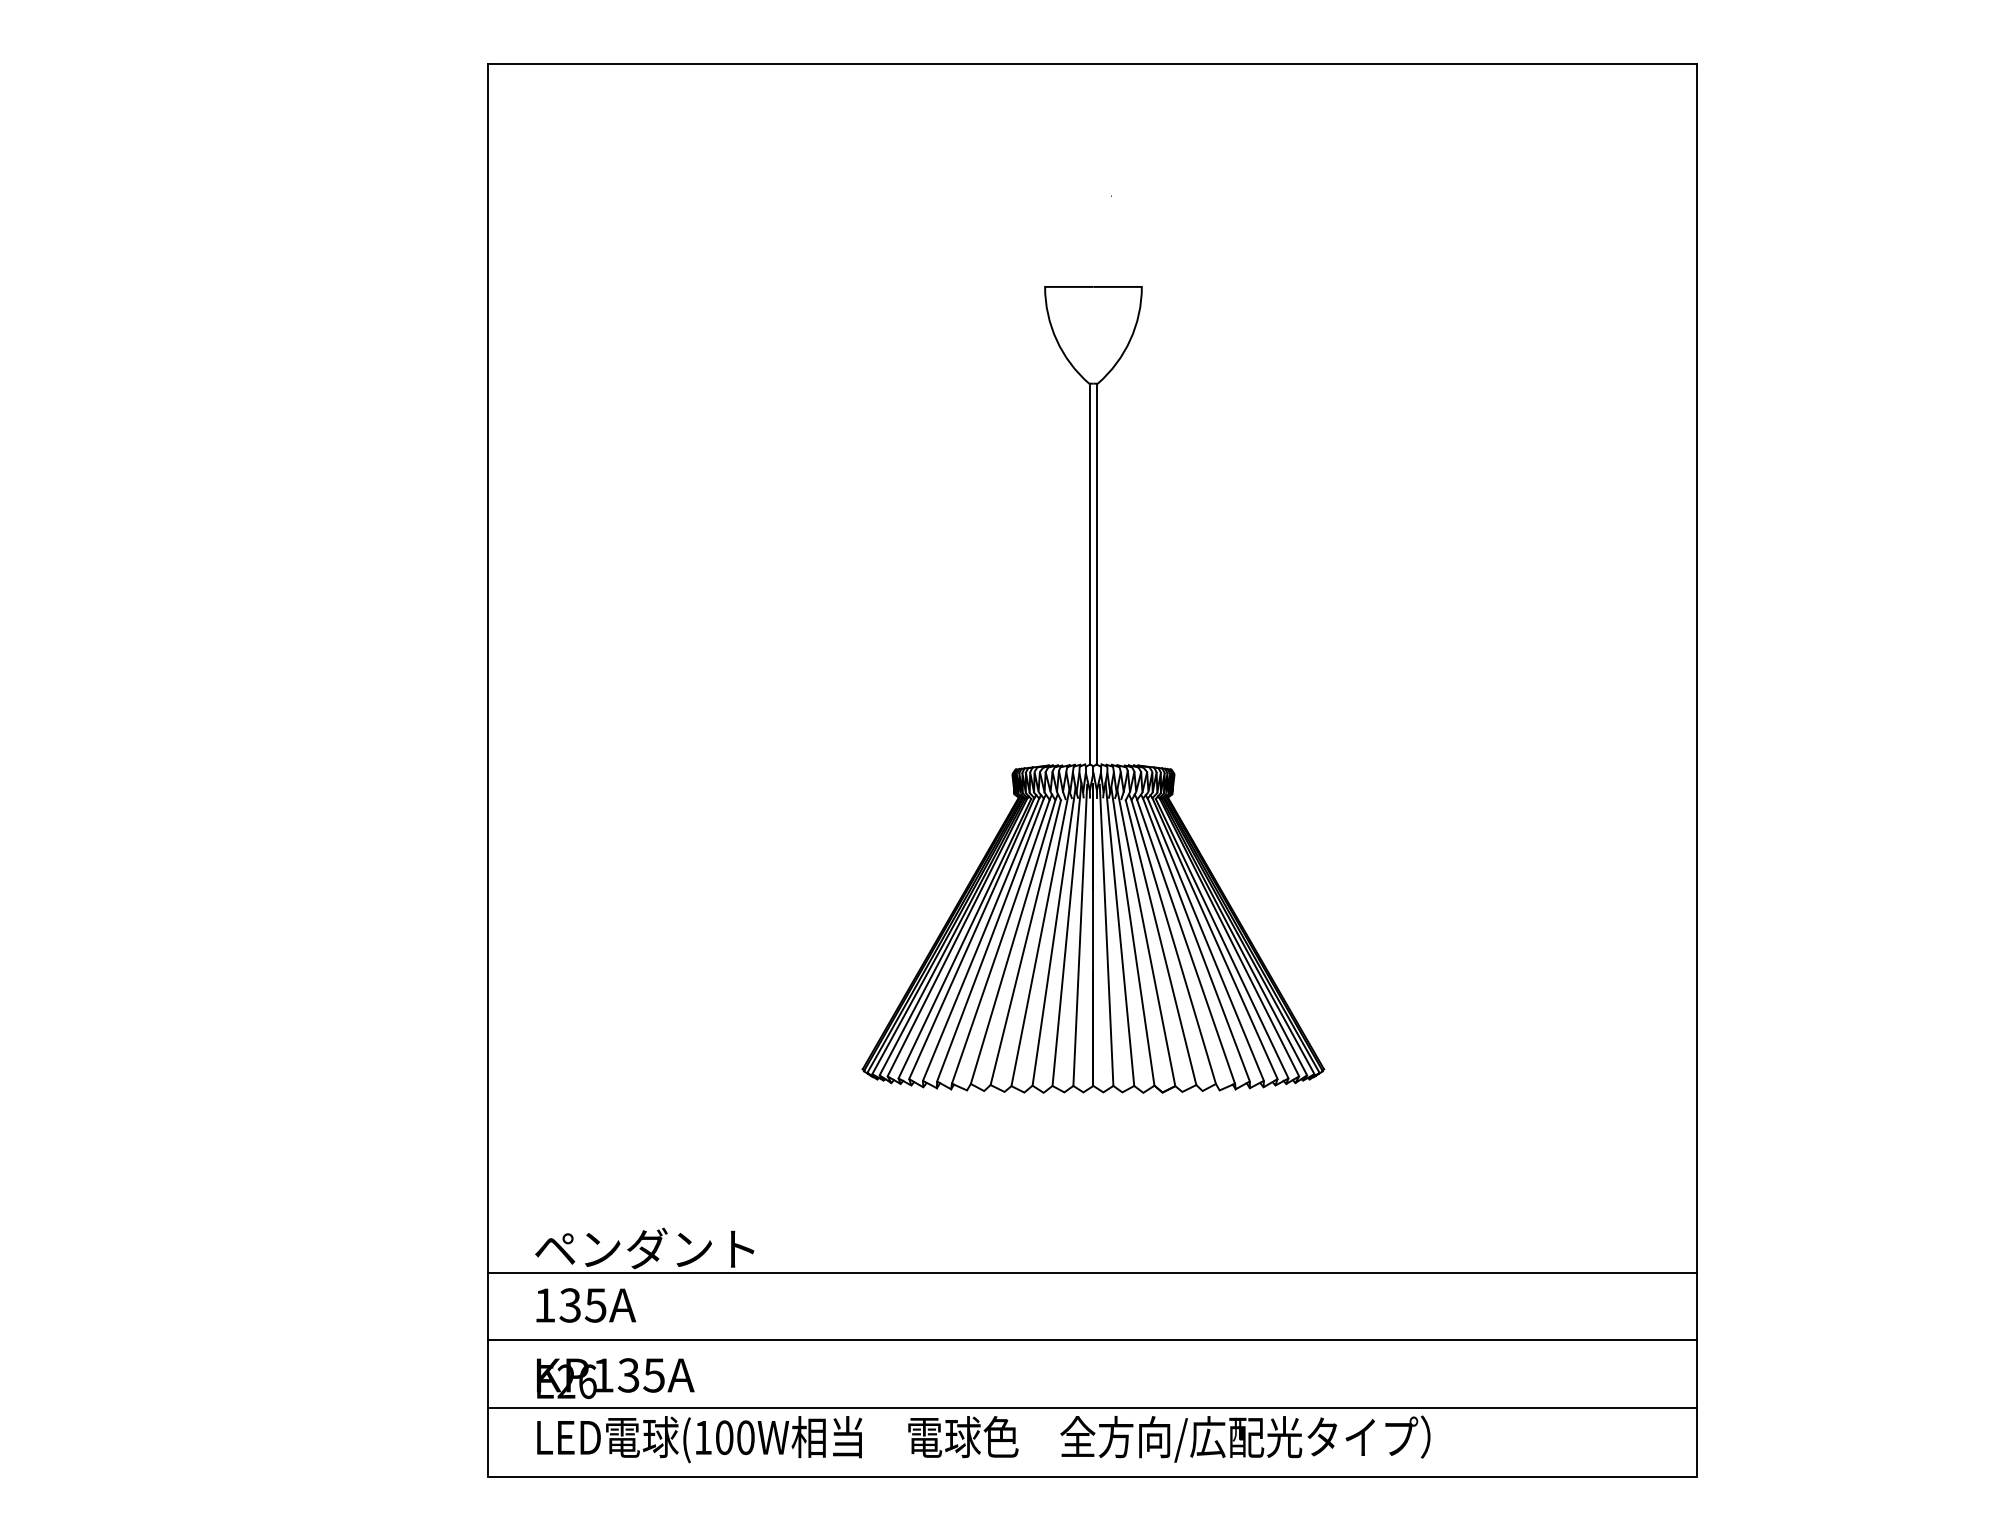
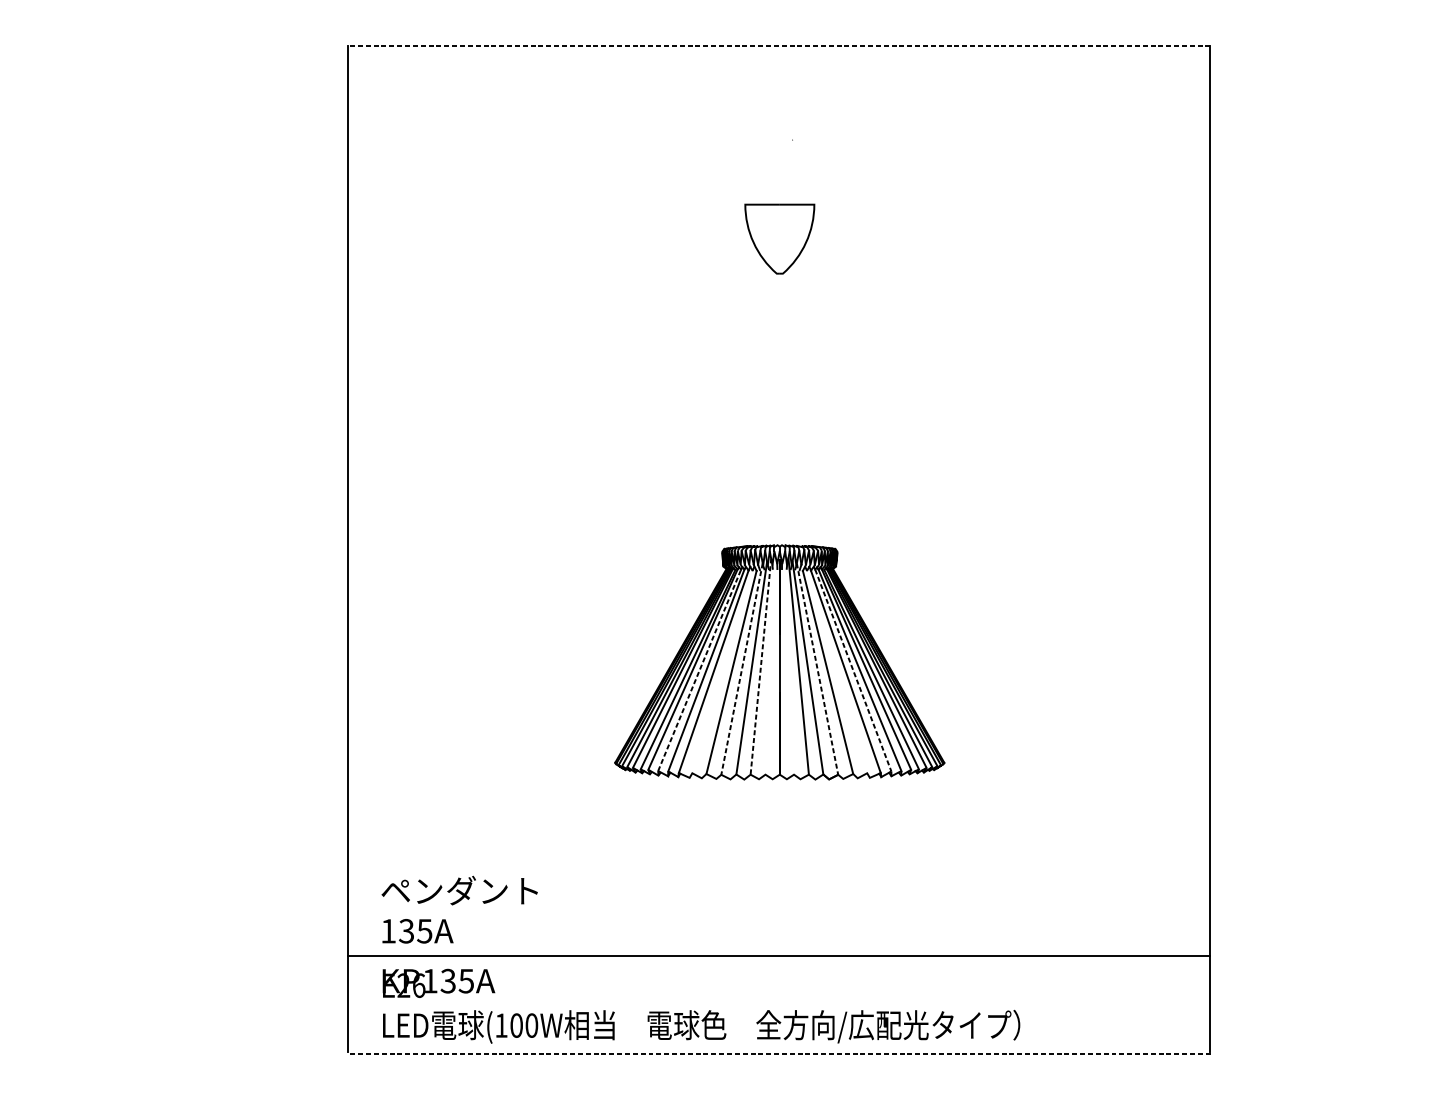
line: (1092, 64) -> (779, 45), solid -> dashed
line: (1090, 573) -> (777, 409), removed
line: (1096, 573) -> (781, 409), removed
line: (1066, 934) -> (760, 666), solid -> dashed
line: (1080, 934) -> (770, 666), removed
line: (1106, 934) -> (789, 666), removed
line: (1040, 937) -> (742, 668), solid -> dashed
line: (1146, 937) -> (817, 668), solid -> dashed
line: (981, 939) -> (699, 670), solid -> dashed
line: (1196, 940) -> (853, 670), solid -> dashed
line: (1012, 941) -> (722, 671), removed
line: (1173, 941) -> (836, 671), removed
line: (1092, 1273) -> (779, 908), removed
line: (1092, 1407) -> (779, 1004), removed
line: (1092, 1477) -> (779, 1054), solid -> dashed

